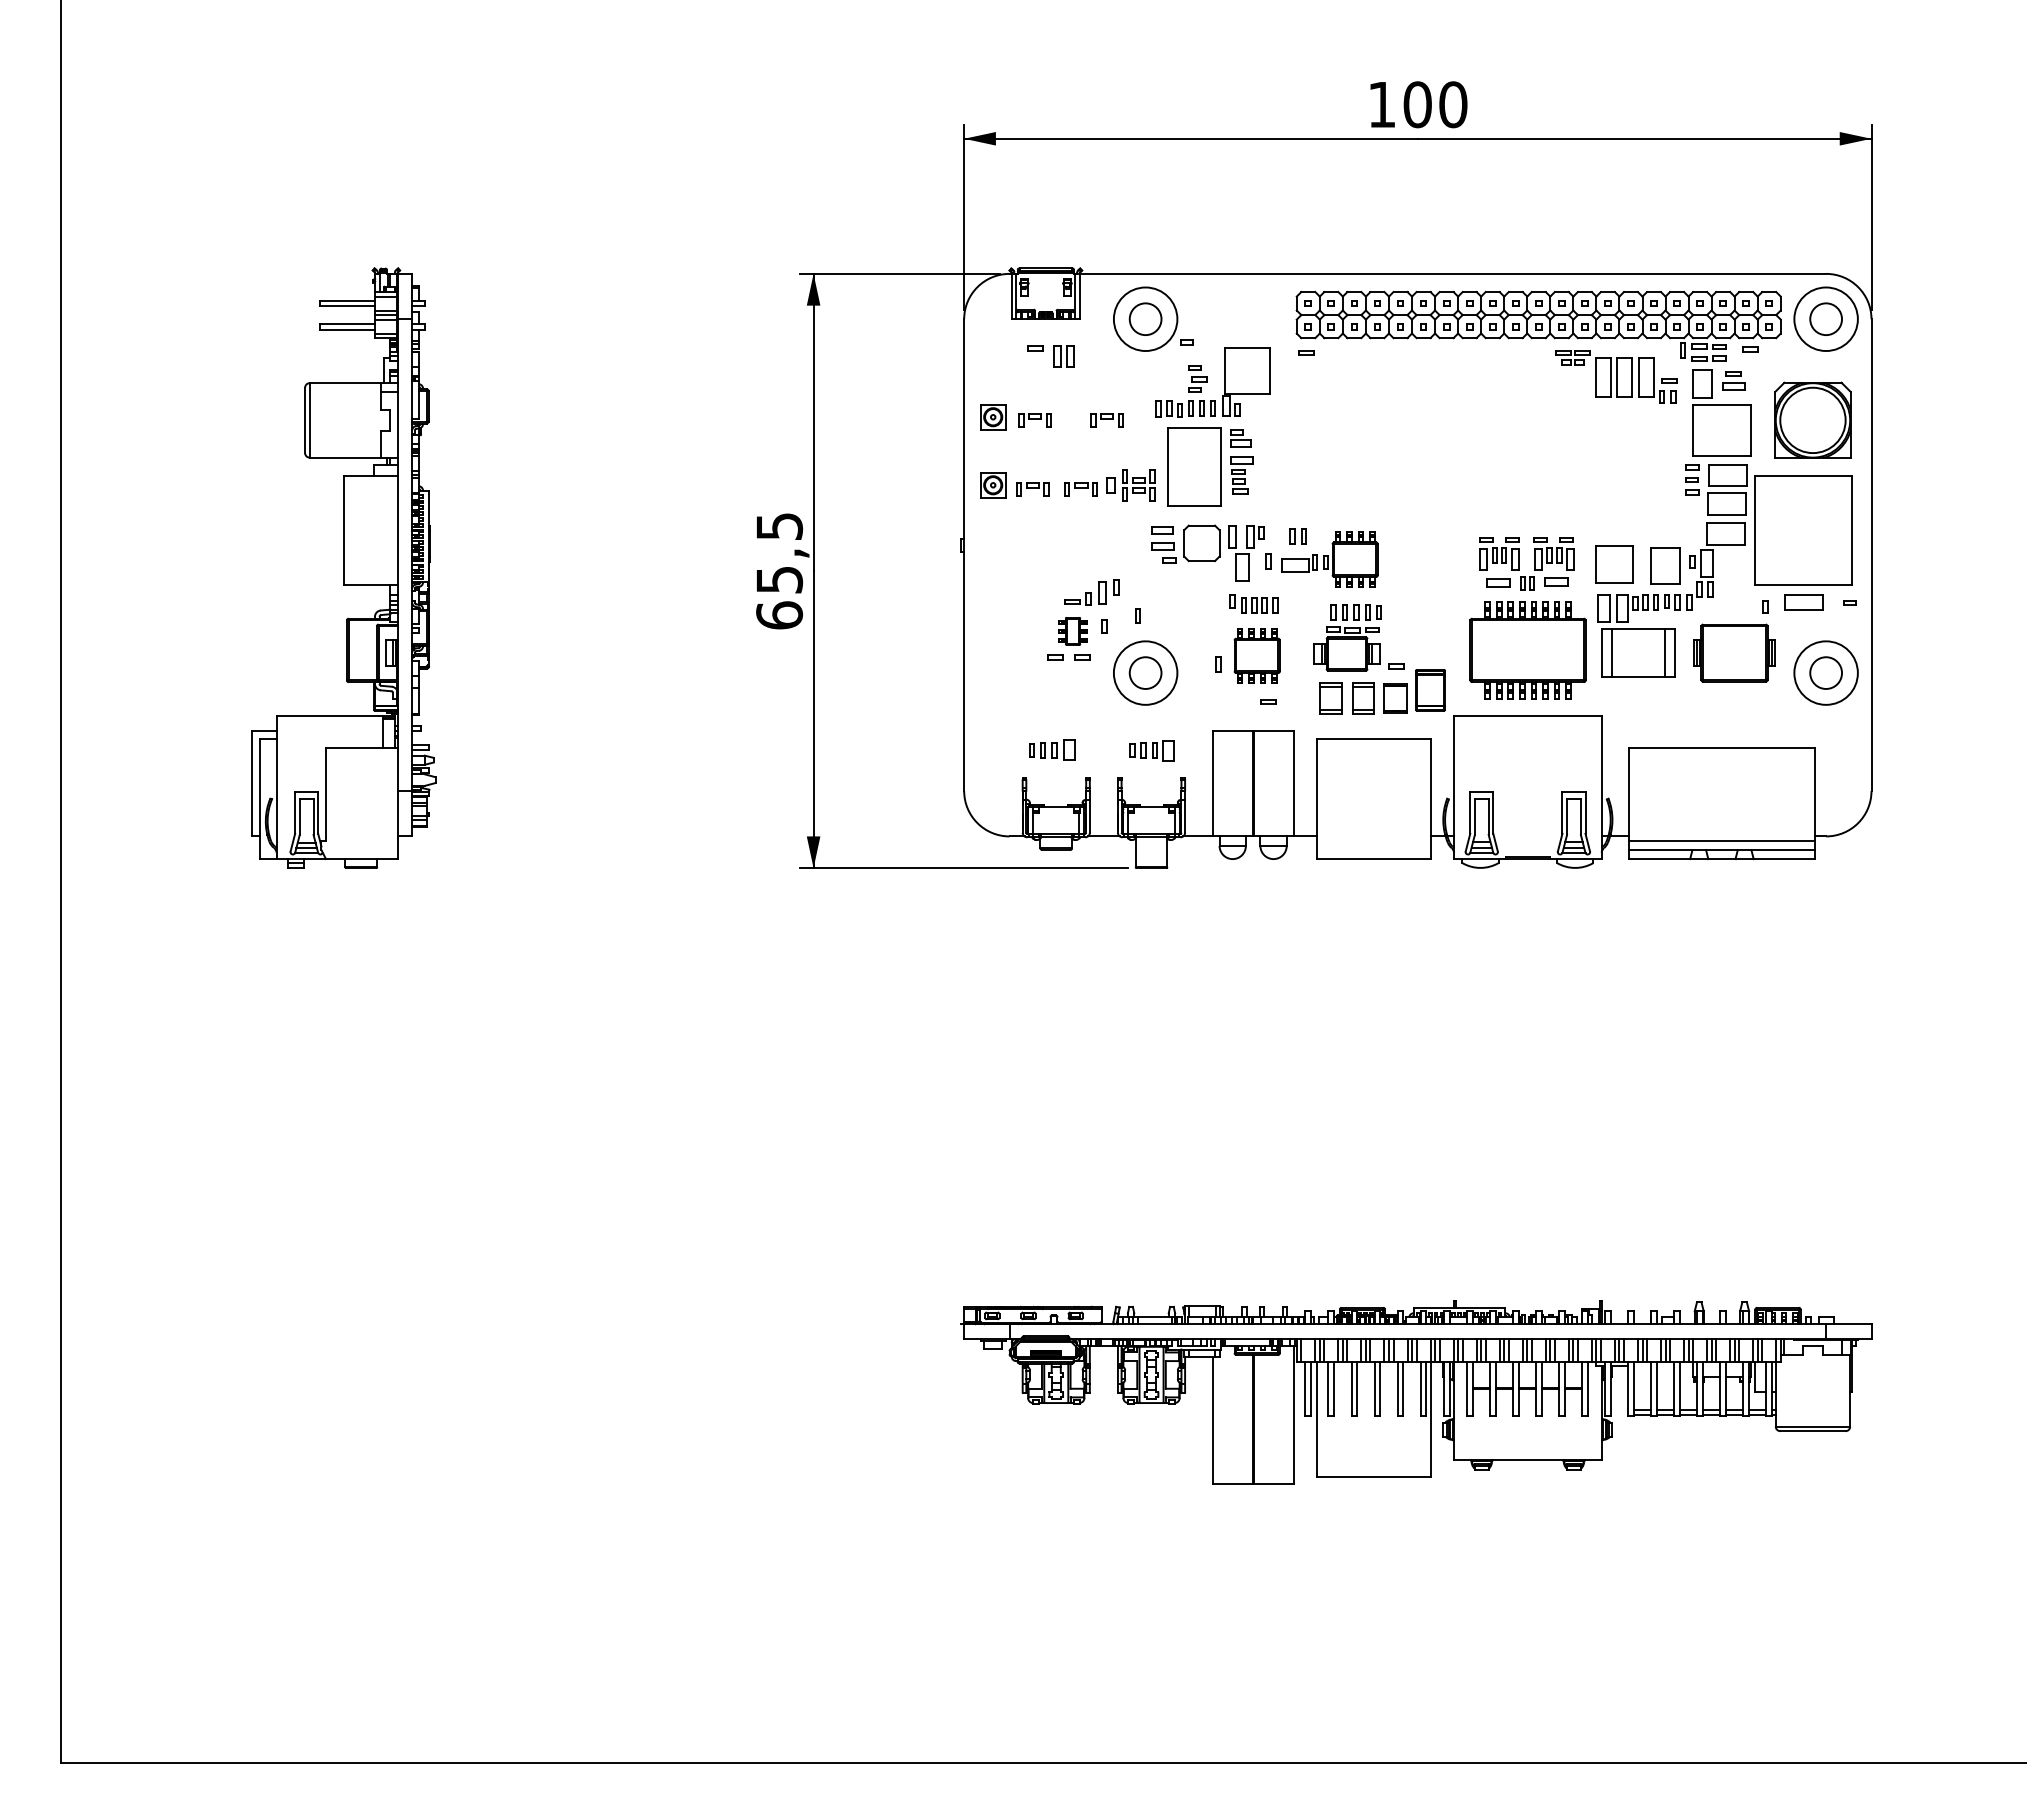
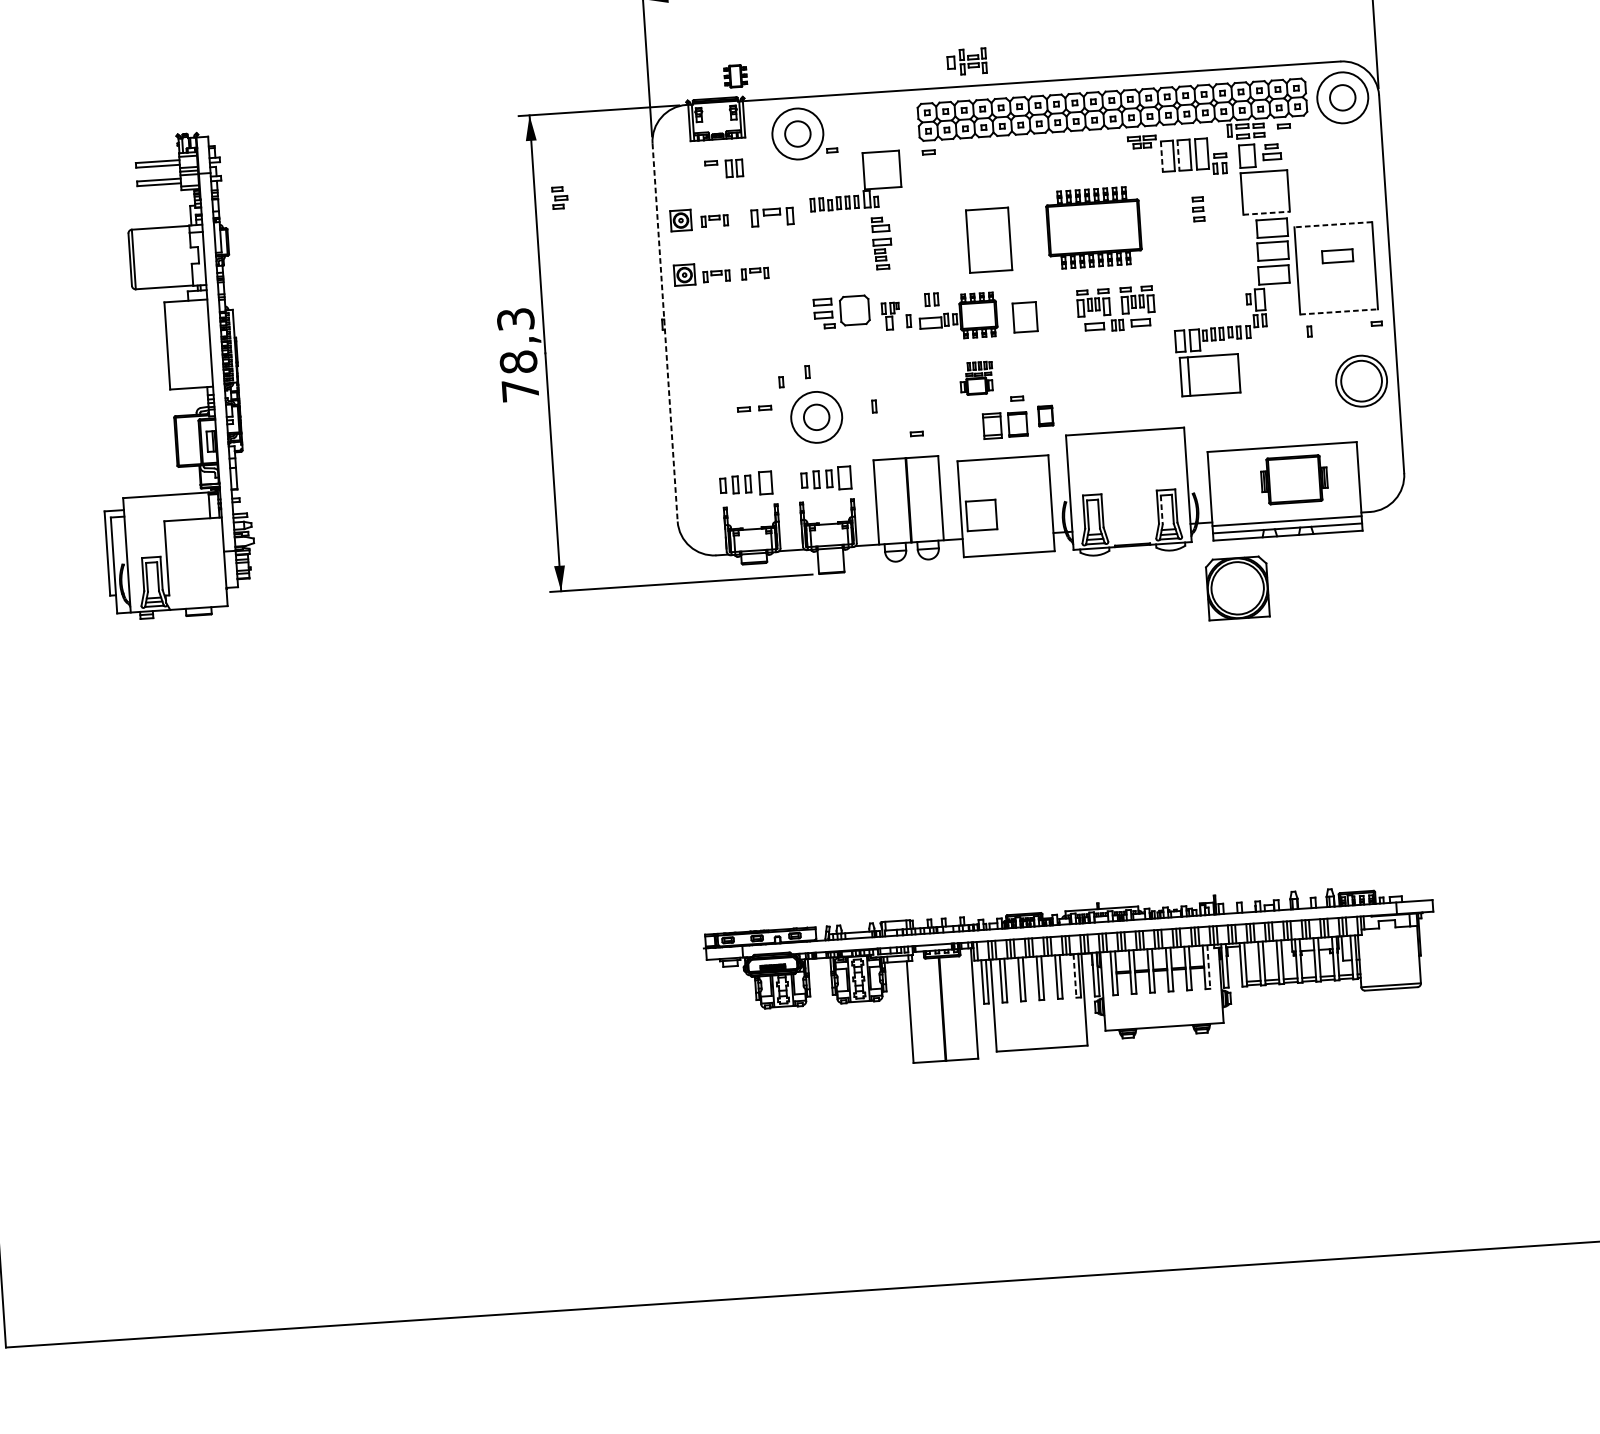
line: (1596, 377) -> (1161, 156), solid -> dashed
line: (1617, 377) -> (1178, 155), solid -> dashed
part: (1197, 378) -> (559, 197), moved
part: (1812, 419) -> (1237, 587), moved
part: (1106, 420) -> (771, 217), size x1.6
line: (1722, 456) -> (1267, 213), solid -> dashed
part: (1194, 466) -> (988, 239), moved
line: (1803, 476) -> (1333, 224), solid -> dashed
part: (1692, 479) -> (1198, 208), moved
part: (1130, 485) -> (966, 61), moved
part: (1246, 553) -> (891, 316), size x0.6
line: (964, 555) -> (665, 332), solid -> dashed
part: (1614, 564) -> (981, 515), moved
part: (1665, 565) -> (1025, 316), moved
text: (779, 571) -> (518, 355), 65,5 -> 78,3
line: (1803, 585) -> (1338, 312), solid -> dashed
part: (1091, 592) -> (769, 355), removed
part: (1803, 602) -> (1337, 256), moved
part: (1253, 603) -> (899, 355), removed
part: (1072, 631) -> (735, 76), moved
part: (1347, 637) -> (976, 378), size x0.6
part: (1527, 650) -> (1093, 228), moved
part: (1734, 652) -> (1294, 479), moved
line: (1664, 653) -> (1231, 374), removed
part: (1256, 655) -> (904, 397), removed
circle: (1826, 672) -> (1361, 380), size x1.6
part: (1430, 690) -> (1045, 416), size x0.6
part: (1330, 698) -> (966, 427), removed
part: (1052, 749) -> (746, 483), size x1.4
part: (1151, 750) -> (825, 479), size x1.4
line: (1567, 817) -> (1162, 510), solid -> dashed
line: (1420, 1389) -> (1074, 976), solid -> dashed
line: (1587, 1389) -> (1208, 967), solid -> dashed

